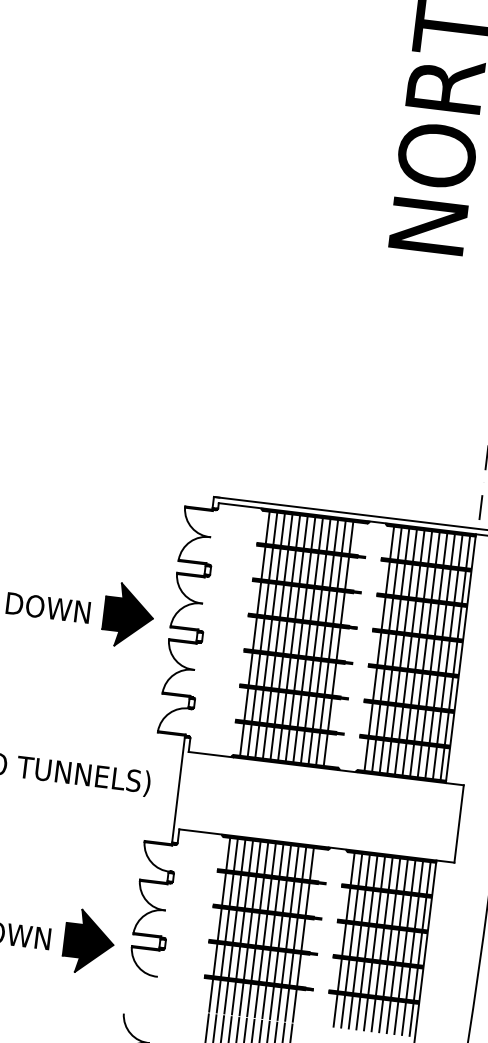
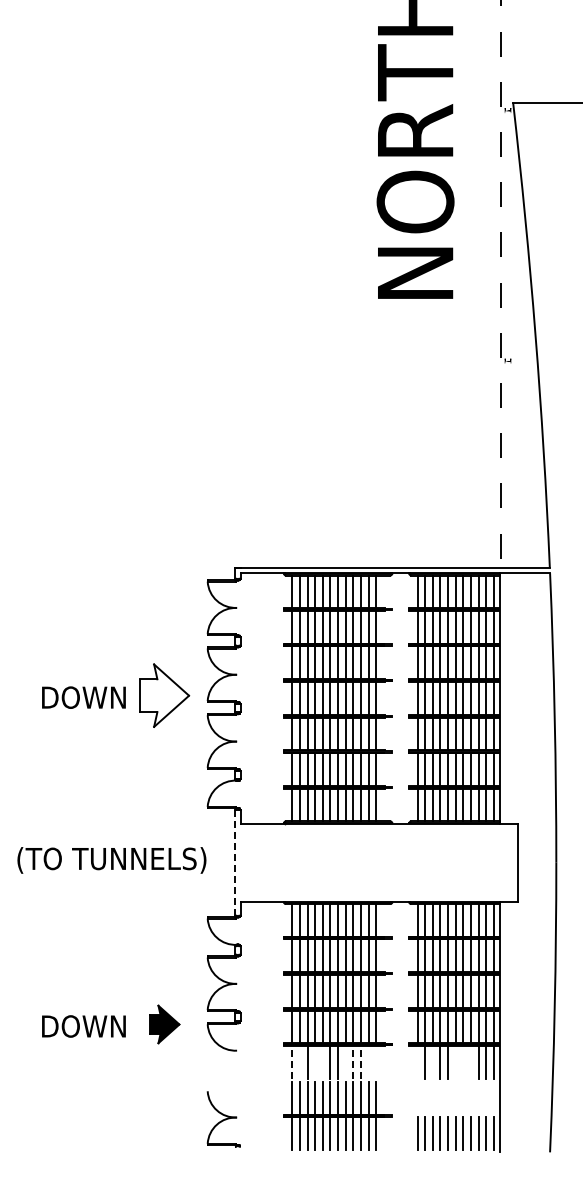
fill: (128, 615) -> (164, 695), removed
line: (178, 789) -> (235, 862), solid -> dashed
part: (88, 942) -> (164, 1024), size x0.6
line: (211, 995) -> (292, 1062), solid -> dashed
line: (218, 996) -> (299, 1062), removed
line: (234, 997) -> (315, 1062), removed
line: (241, 998) -> (322, 1062), removed
line: (264, 1001) -> (345, 1062), removed
line: (272, 1002) -> (353, 1062), solid -> dashed
line: (279, 1003) -> (361, 1062), solid -> dashed
line: (286, 1004) -> (368, 1062), removed
line: (294, 1005) -> (376, 1062), removed
line: (335, 1010) -> (417, 1062), removed
line: (350, 1012) -> (432, 1062), removed
line: (373, 1014) -> (455, 1062), removed
line: (381, 1015) -> (463, 1062), removed
line: (389, 1016) -> (471, 1062), removed

